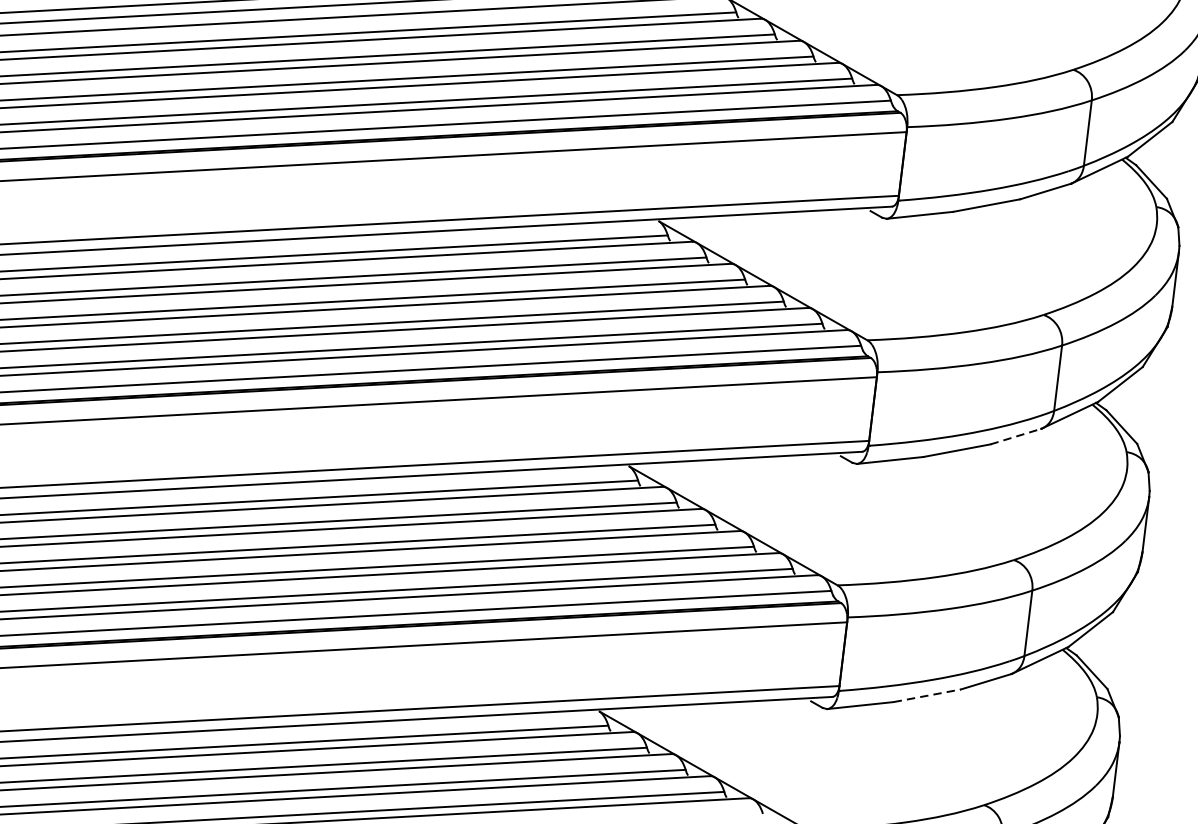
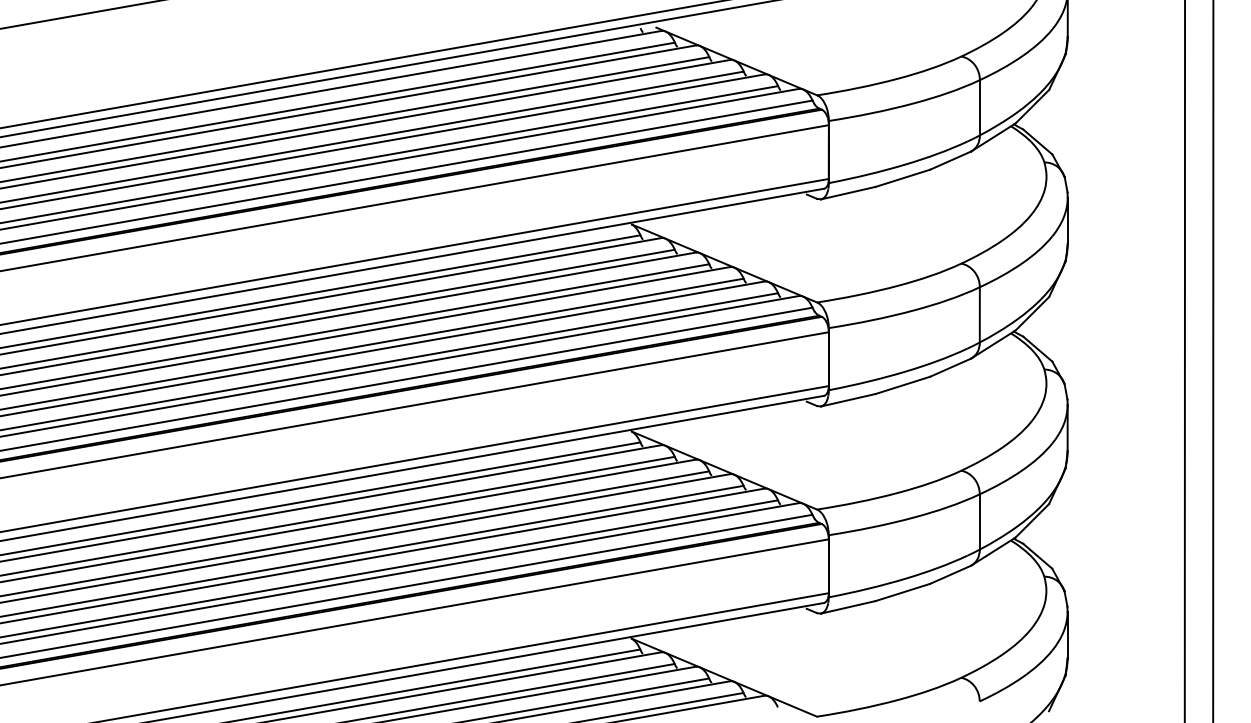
line: (1017, 436) -> (951, 367), dashed -> solid
line: (926, 695) -> (902, 592), dashed -> solid

